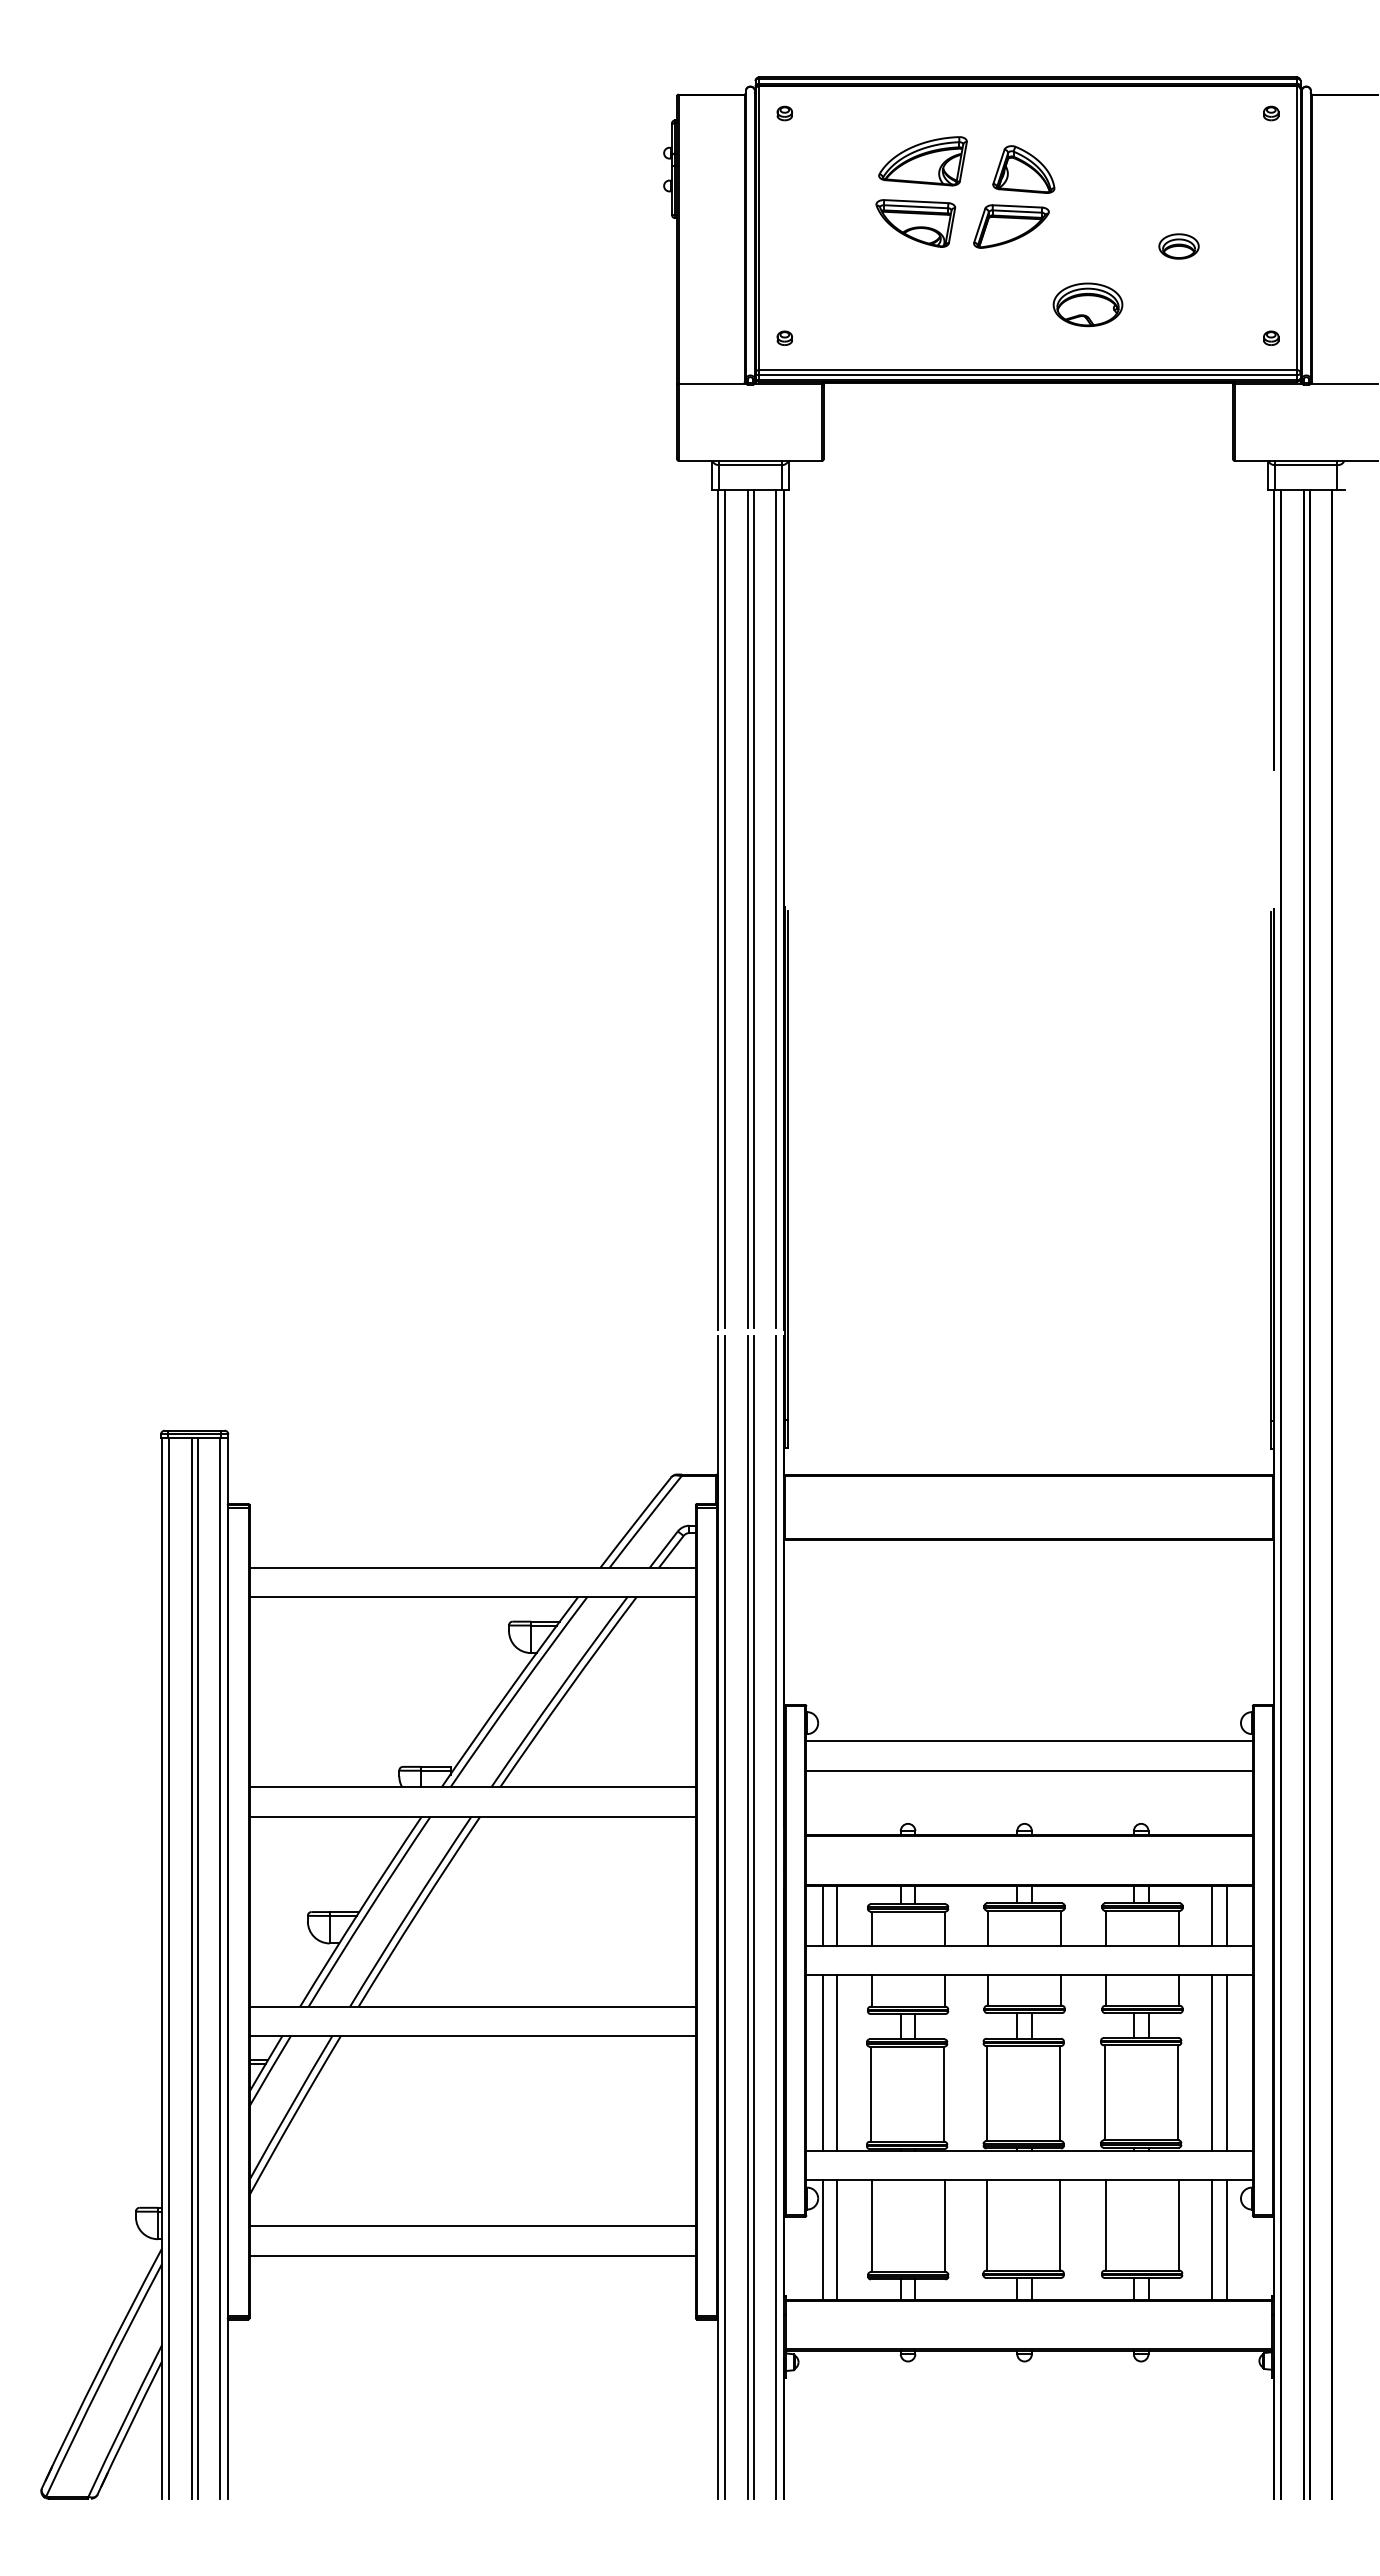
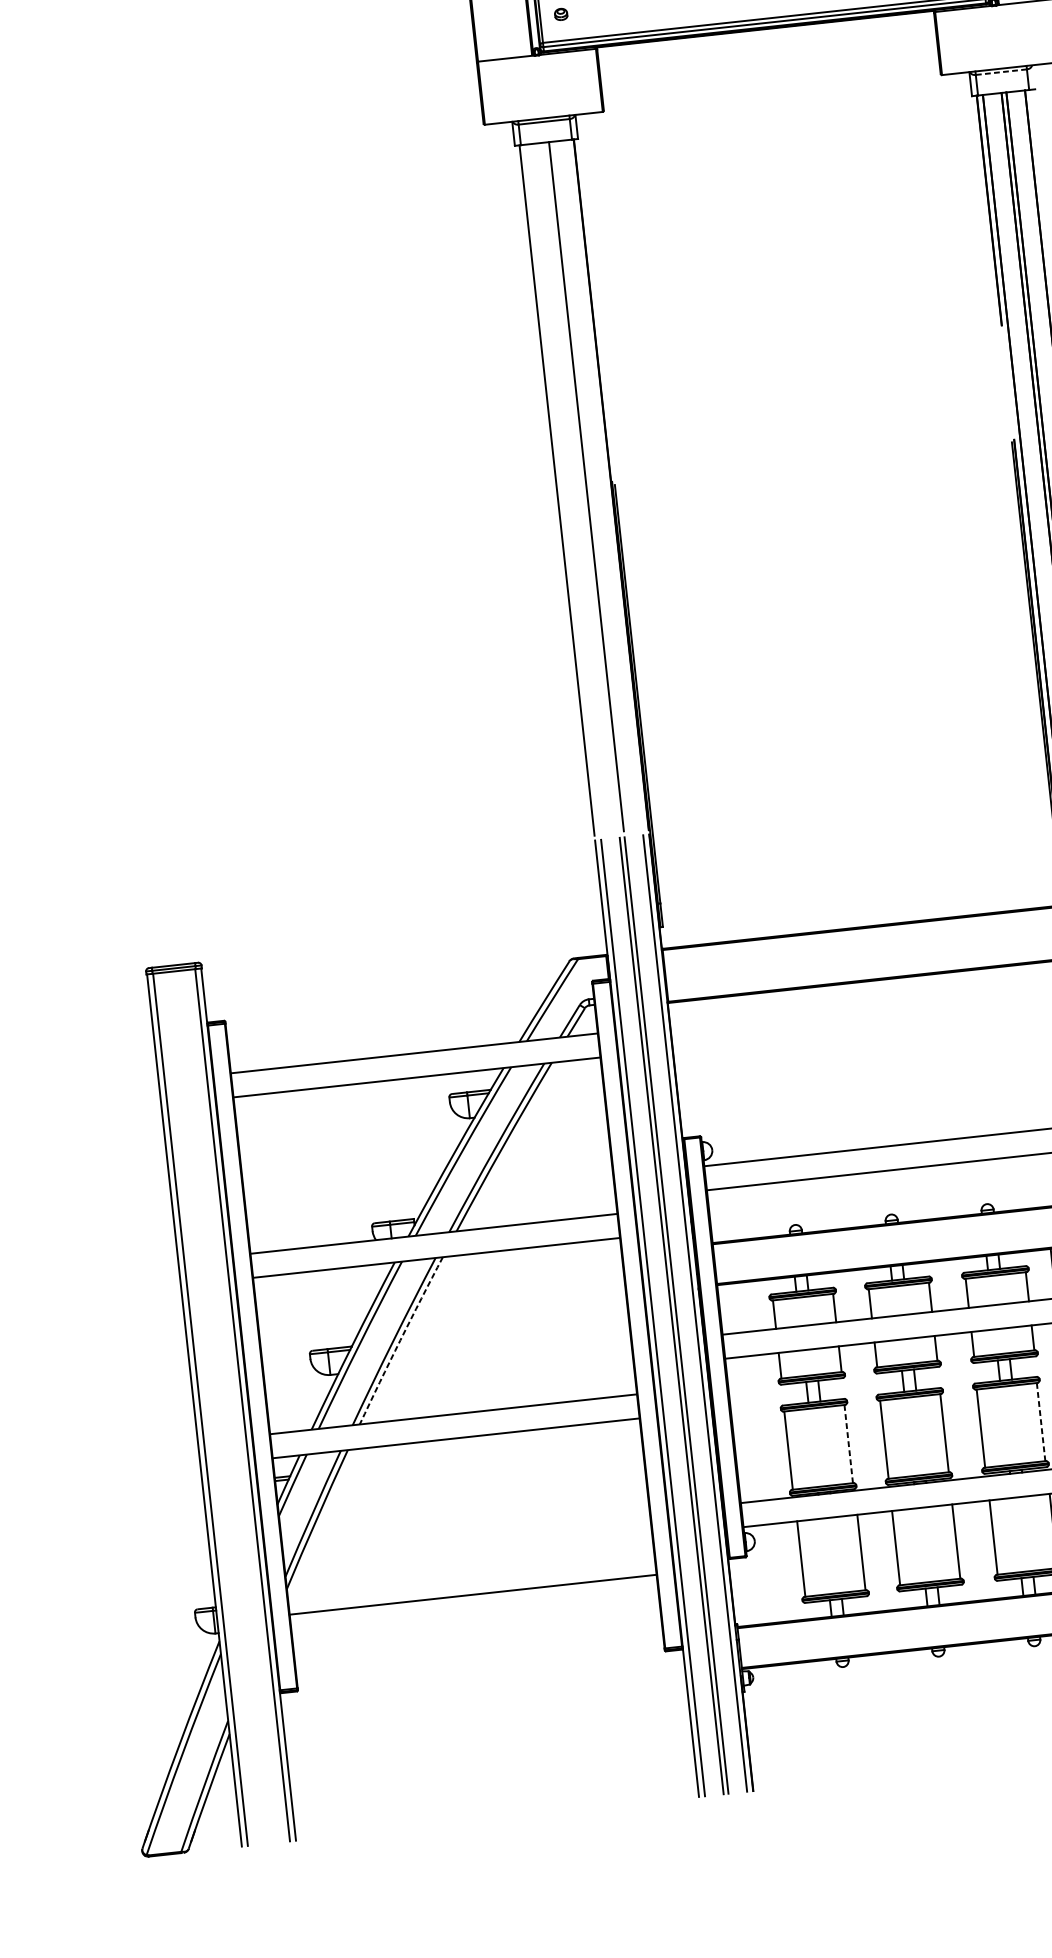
line: (1305, 465) -> (1000, 72), solid -> dashed
line: (725, 909) -> (563, 489), removed
line: (747, 909) -> (581, 487), removed
line: (776, 909) -> (605, 484), removed
arc: (418, 1910) -> (400, 1339), solid -> dashed
line: (822, 1916) -> (733, 1308), removed
line: (837, 1916) -> (745, 1307), removed
line: (191, 1968) -> (218, 1407), removed
line: (197, 1968) -> (223, 1407), removed
line: (822, 2063) -> (746, 1429), removed
line: (837, 2063) -> (758, 1428), removed
line: (1177, 2092) -> (1040, 1421), solid -> dashed
line: (943, 2094) -> (848, 1444), solid -> dashed
line: (822, 2239) -> (761, 1574), removed
line: (837, 2239) -> (774, 1573), removed
line: (472, 2255) -> (475, 1618), removed

